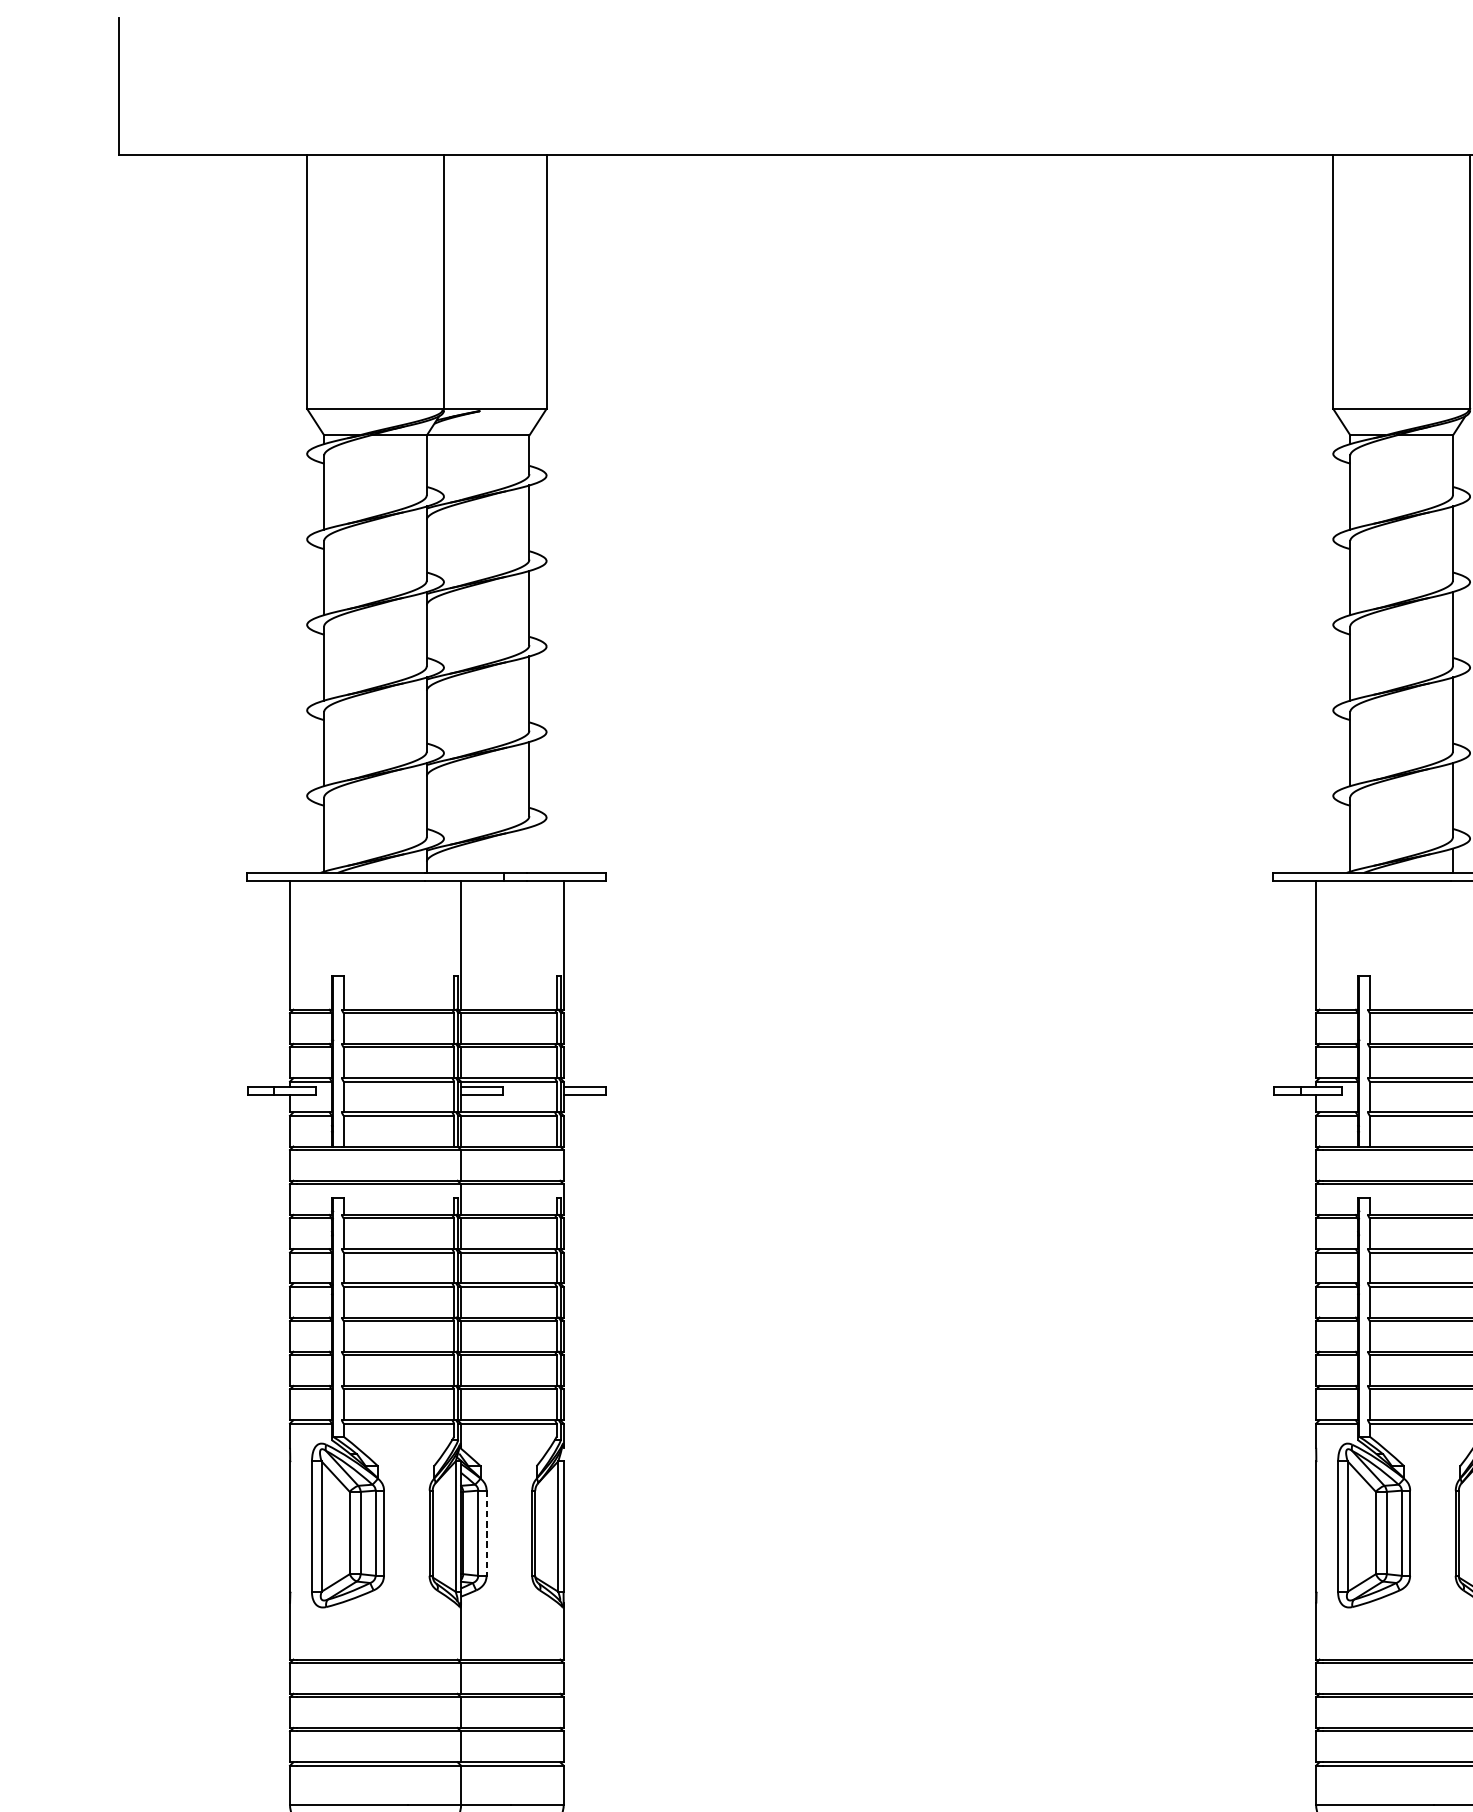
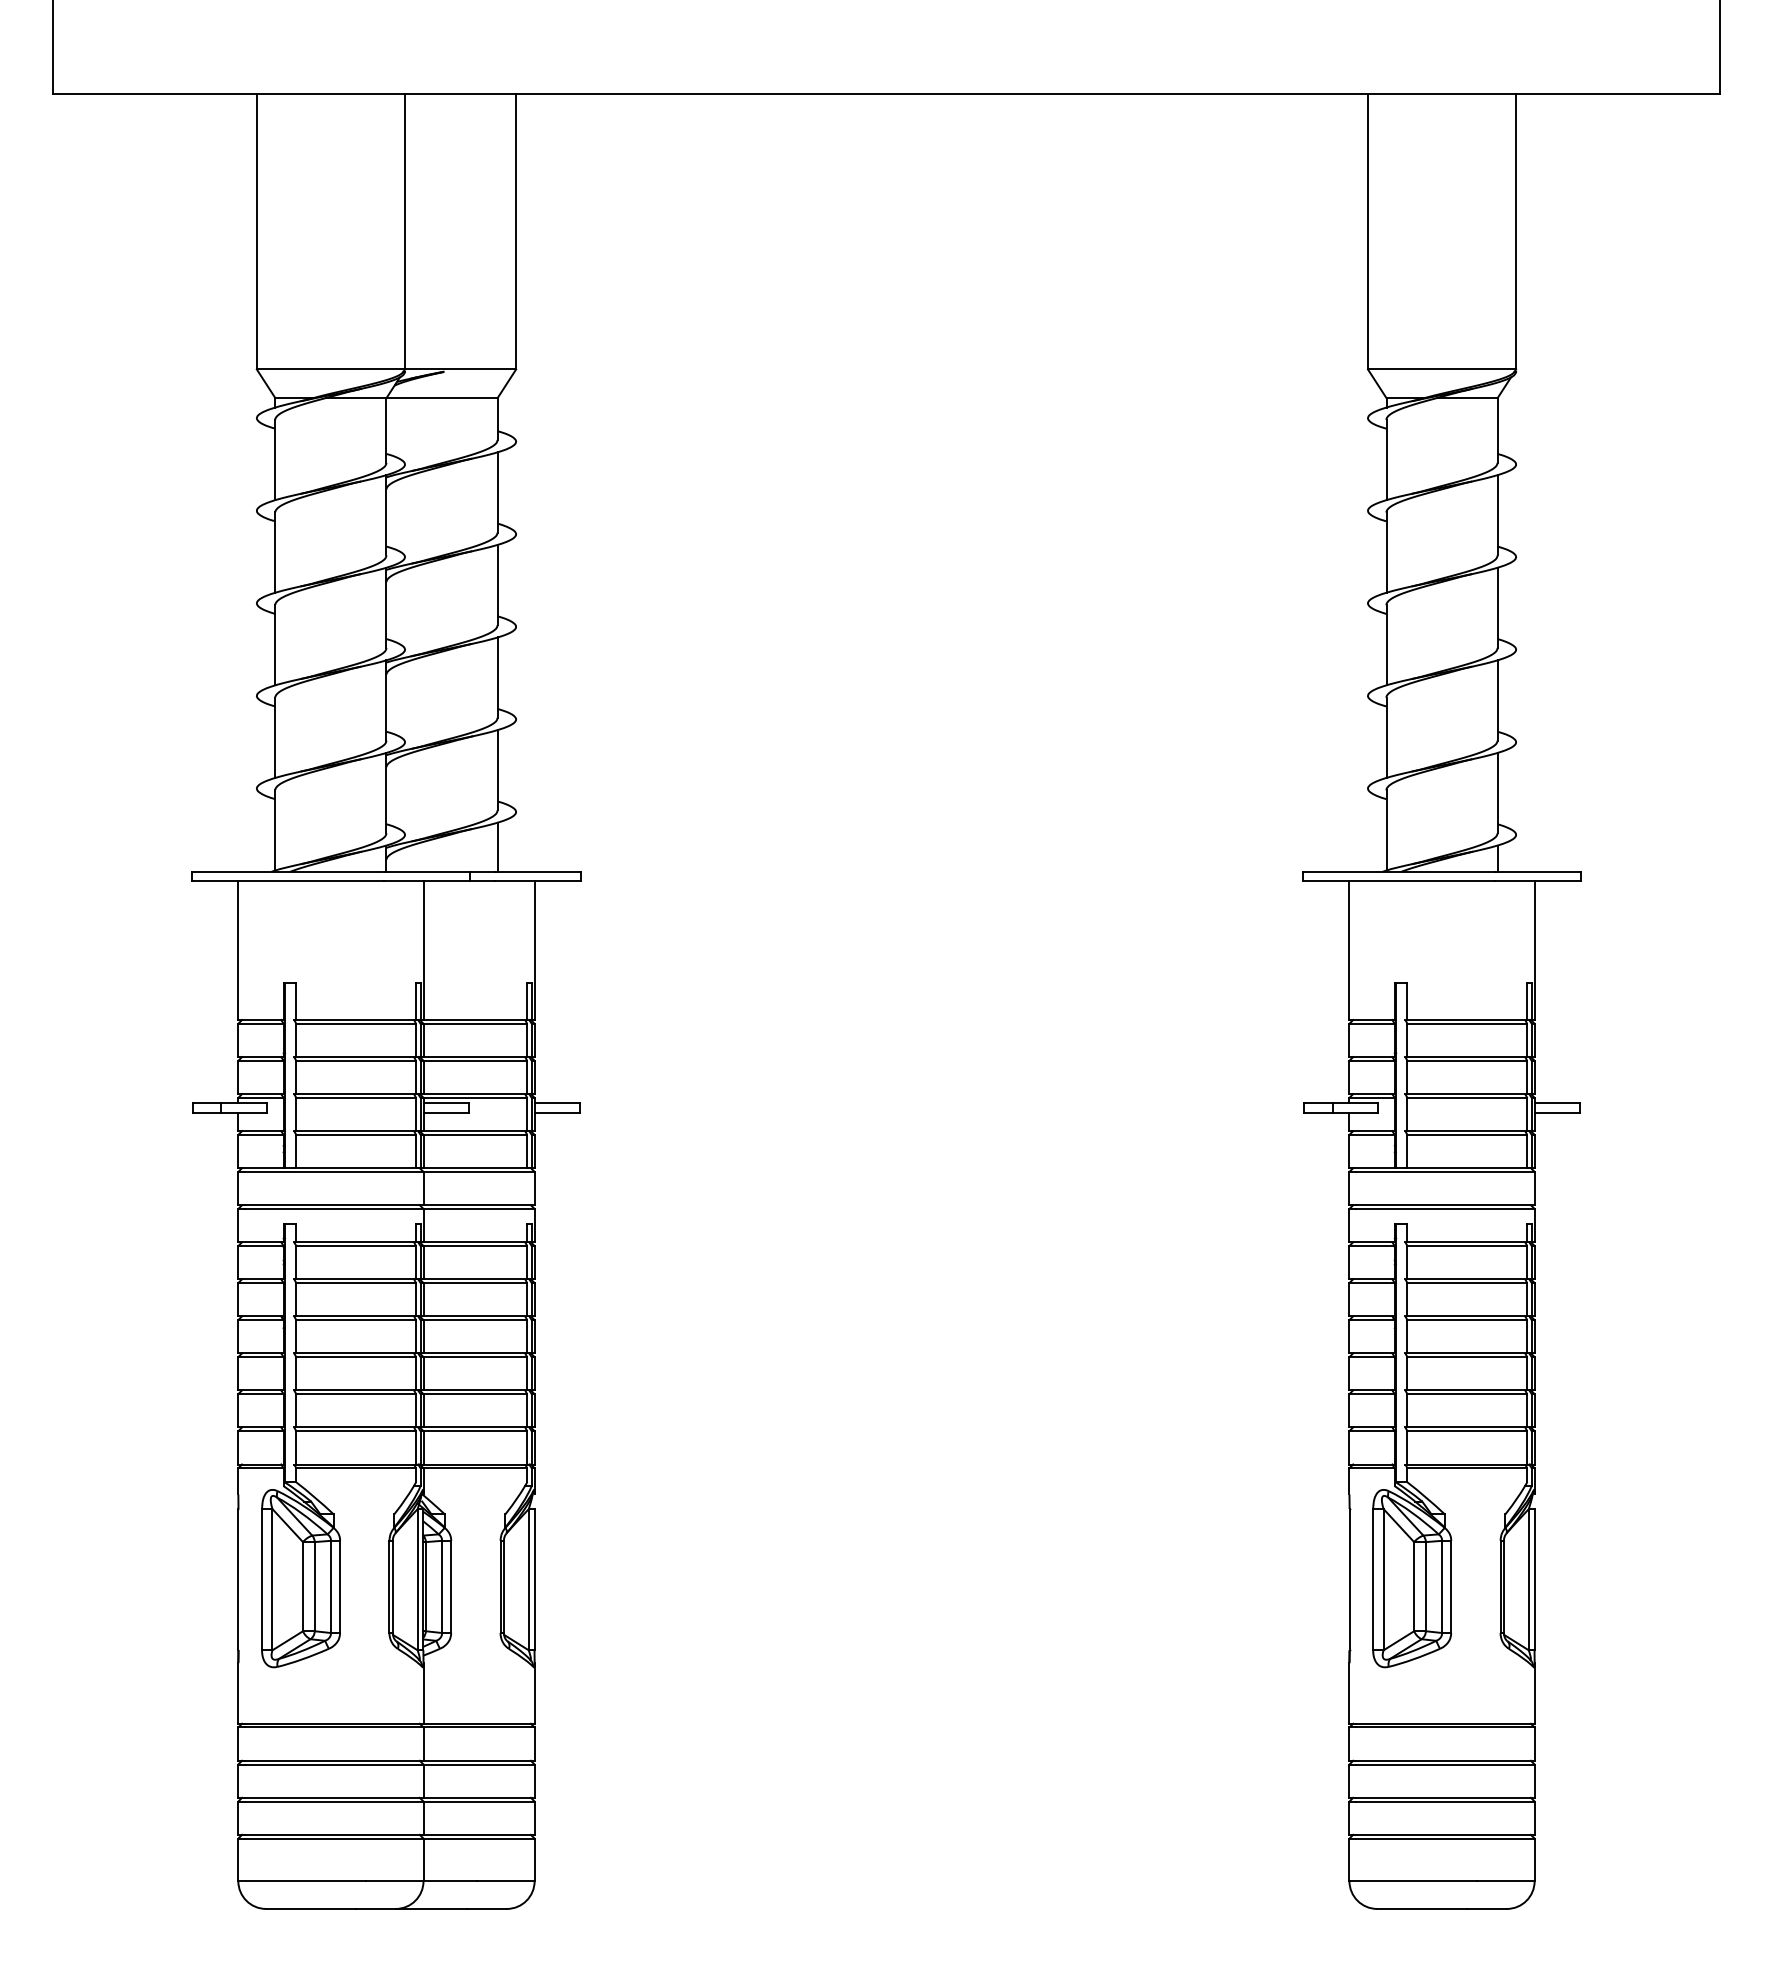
line: (529, 849) -> (497, 846), added
line: (486, 1533) -> (451, 1587), dashed -> solid

